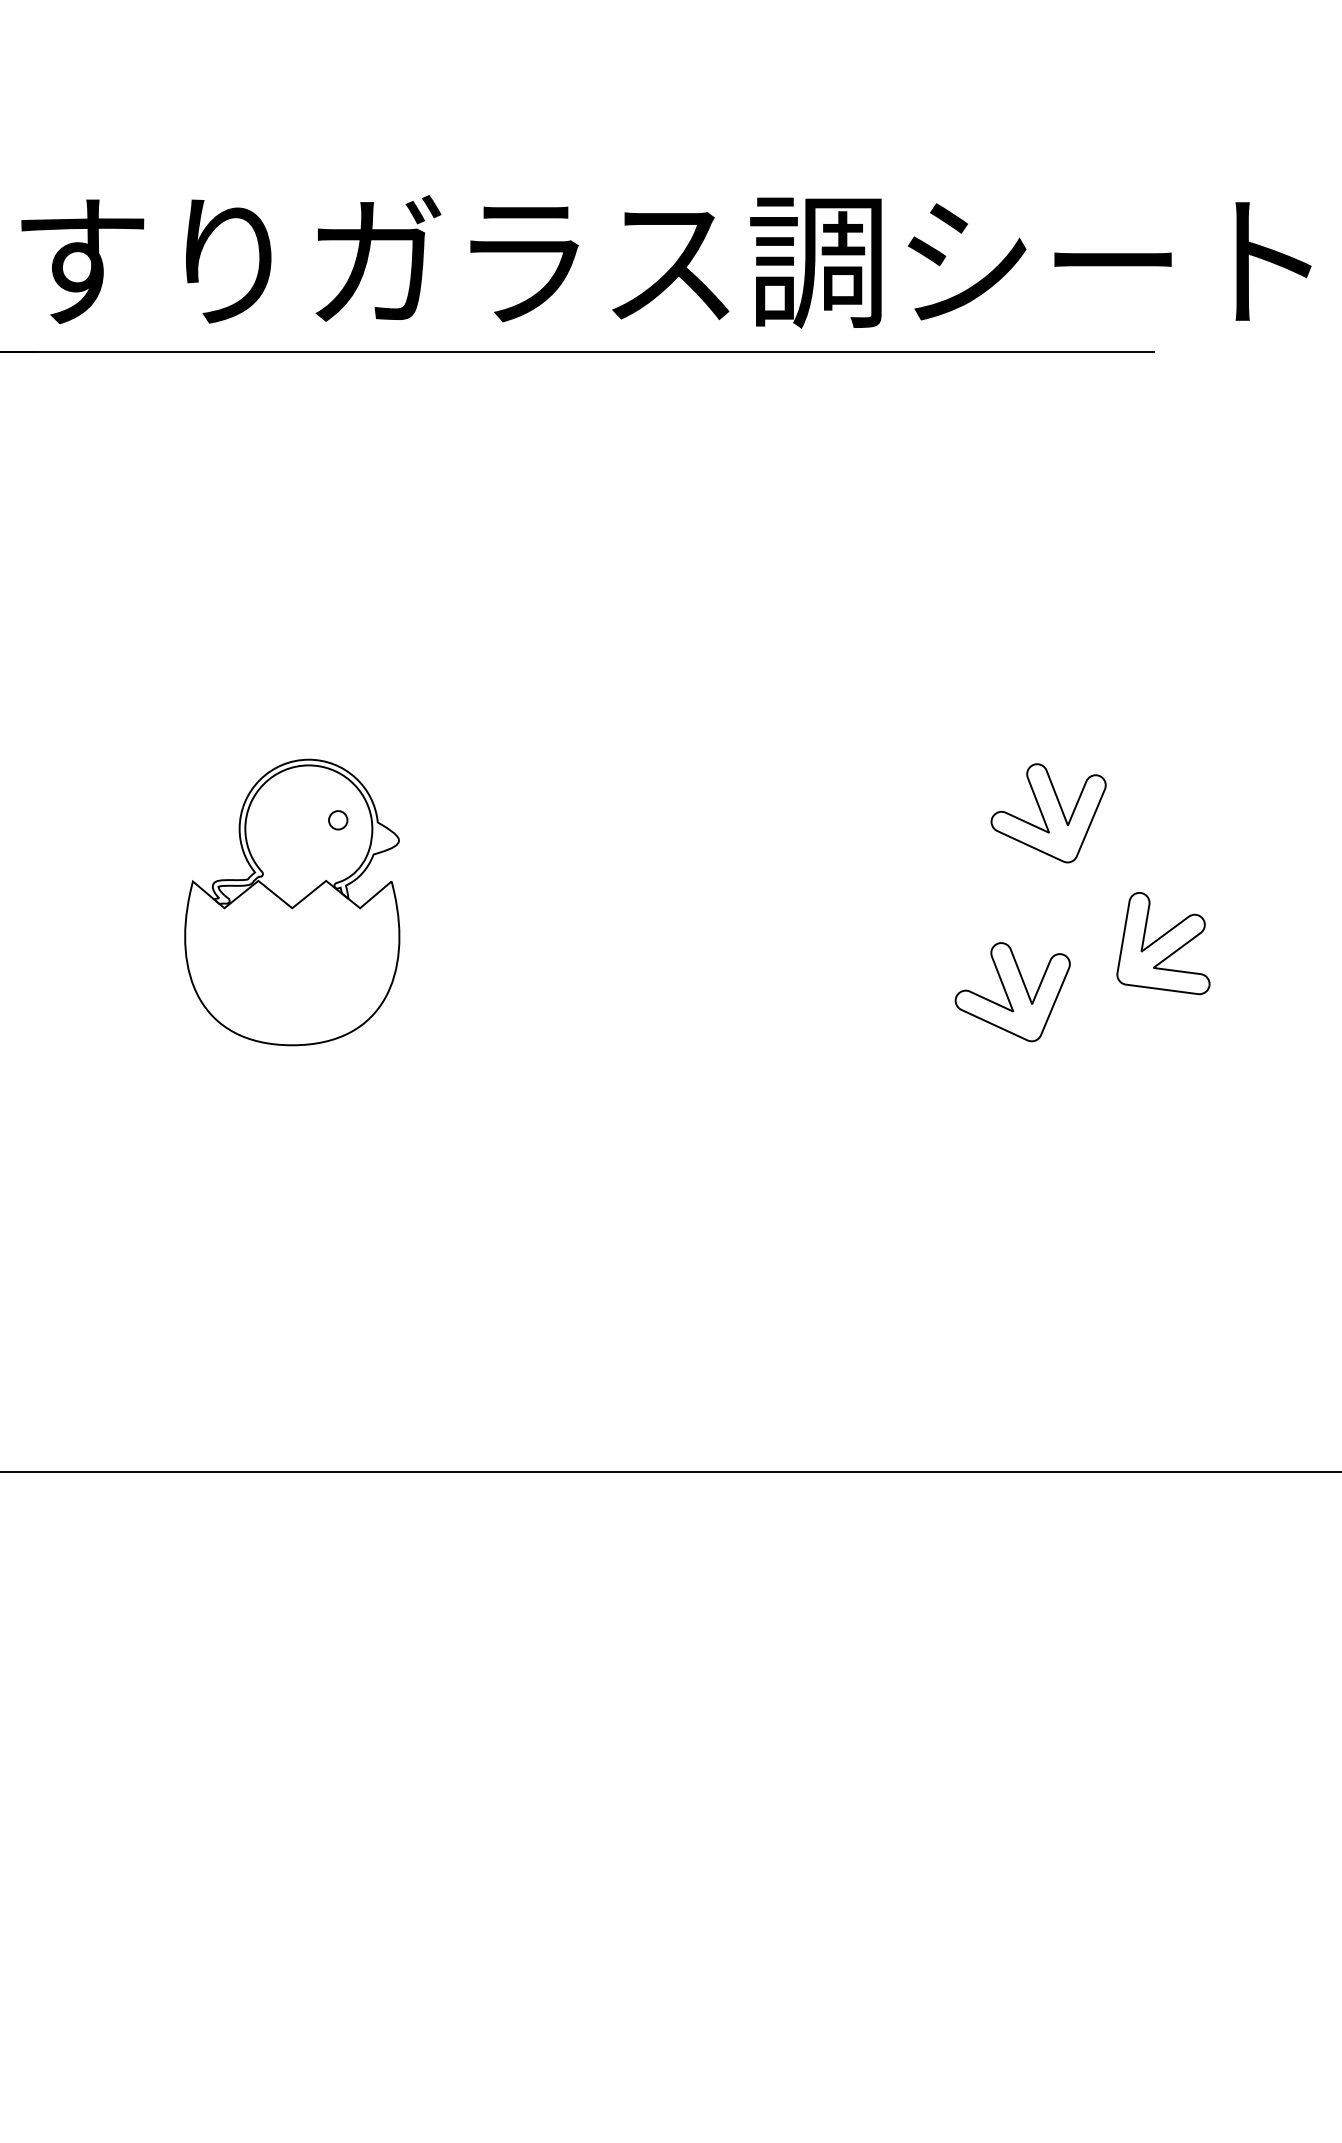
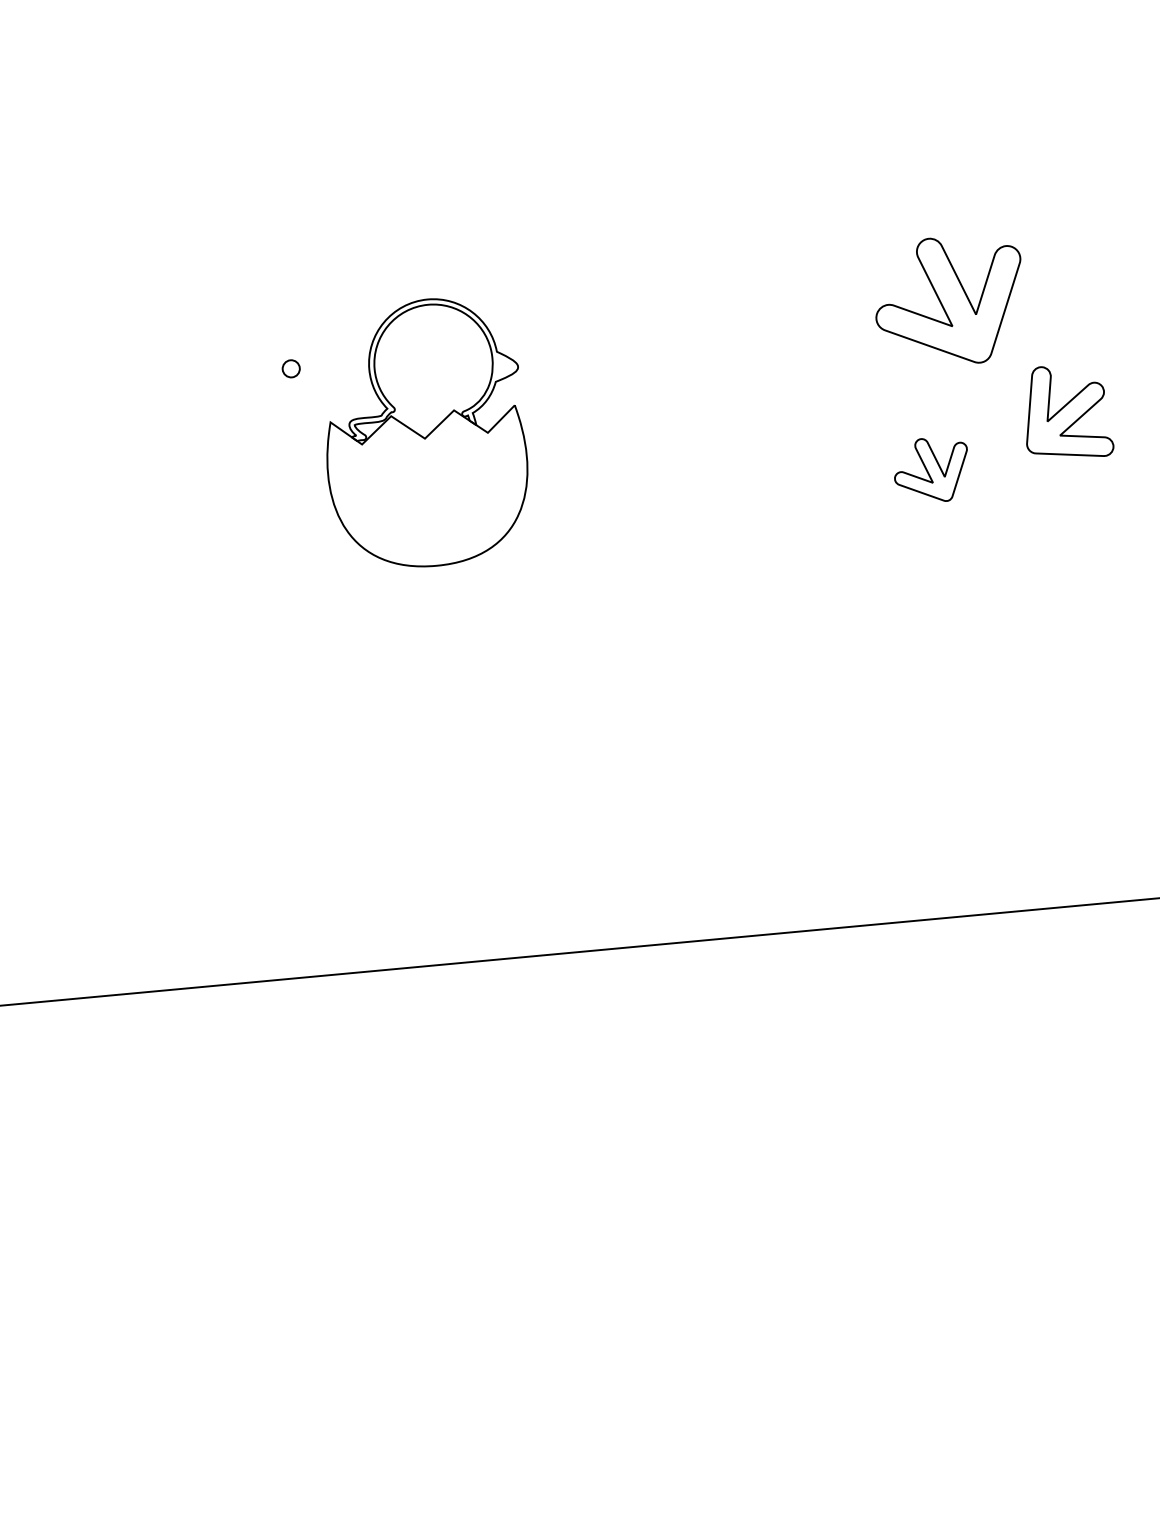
part: (1048, 813) -> (949, 301), size x1.4
part: (292, 902) -> (424, 433), moved
part: (1012, 992) -> (931, 470), size x0.7

